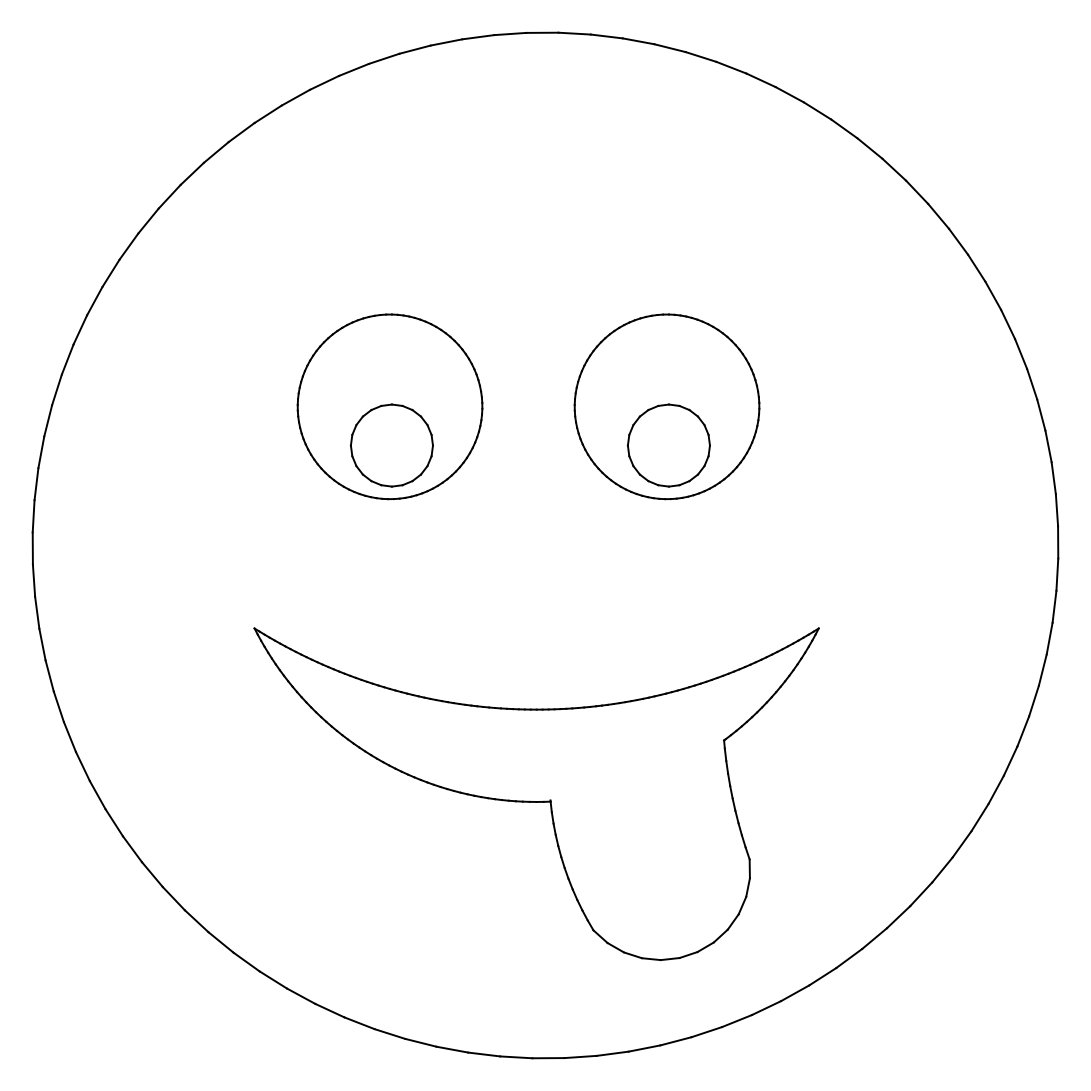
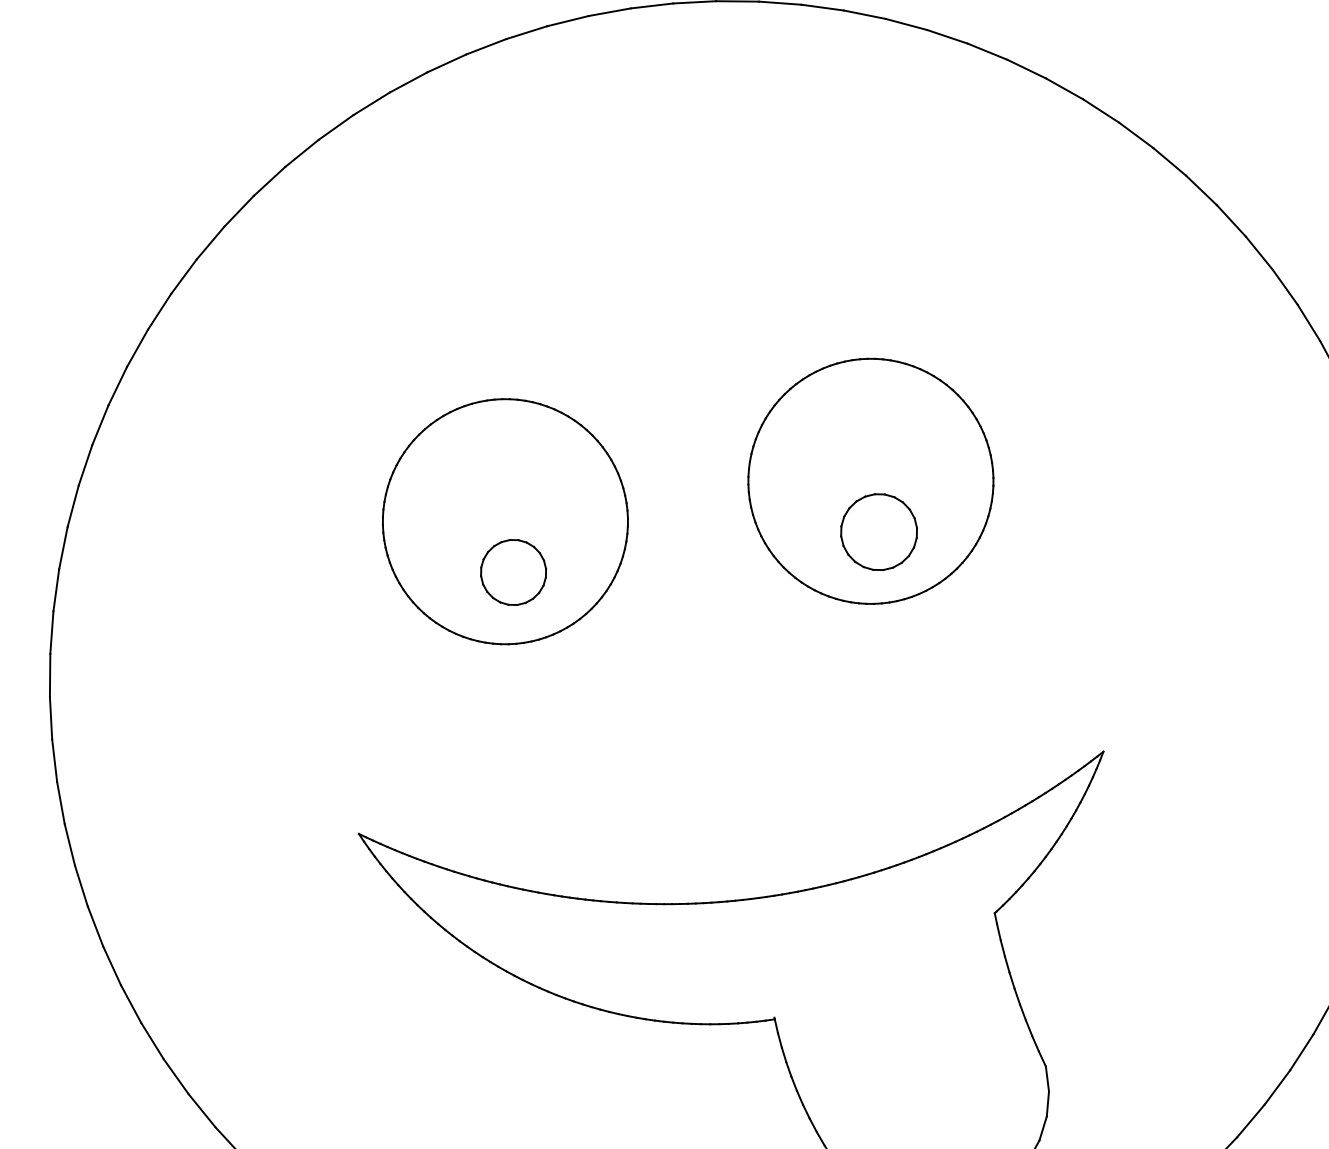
part: (391, 445) -> (512, 572), size x0.6
part: (668, 445) -> (878, 532), size x0.7

